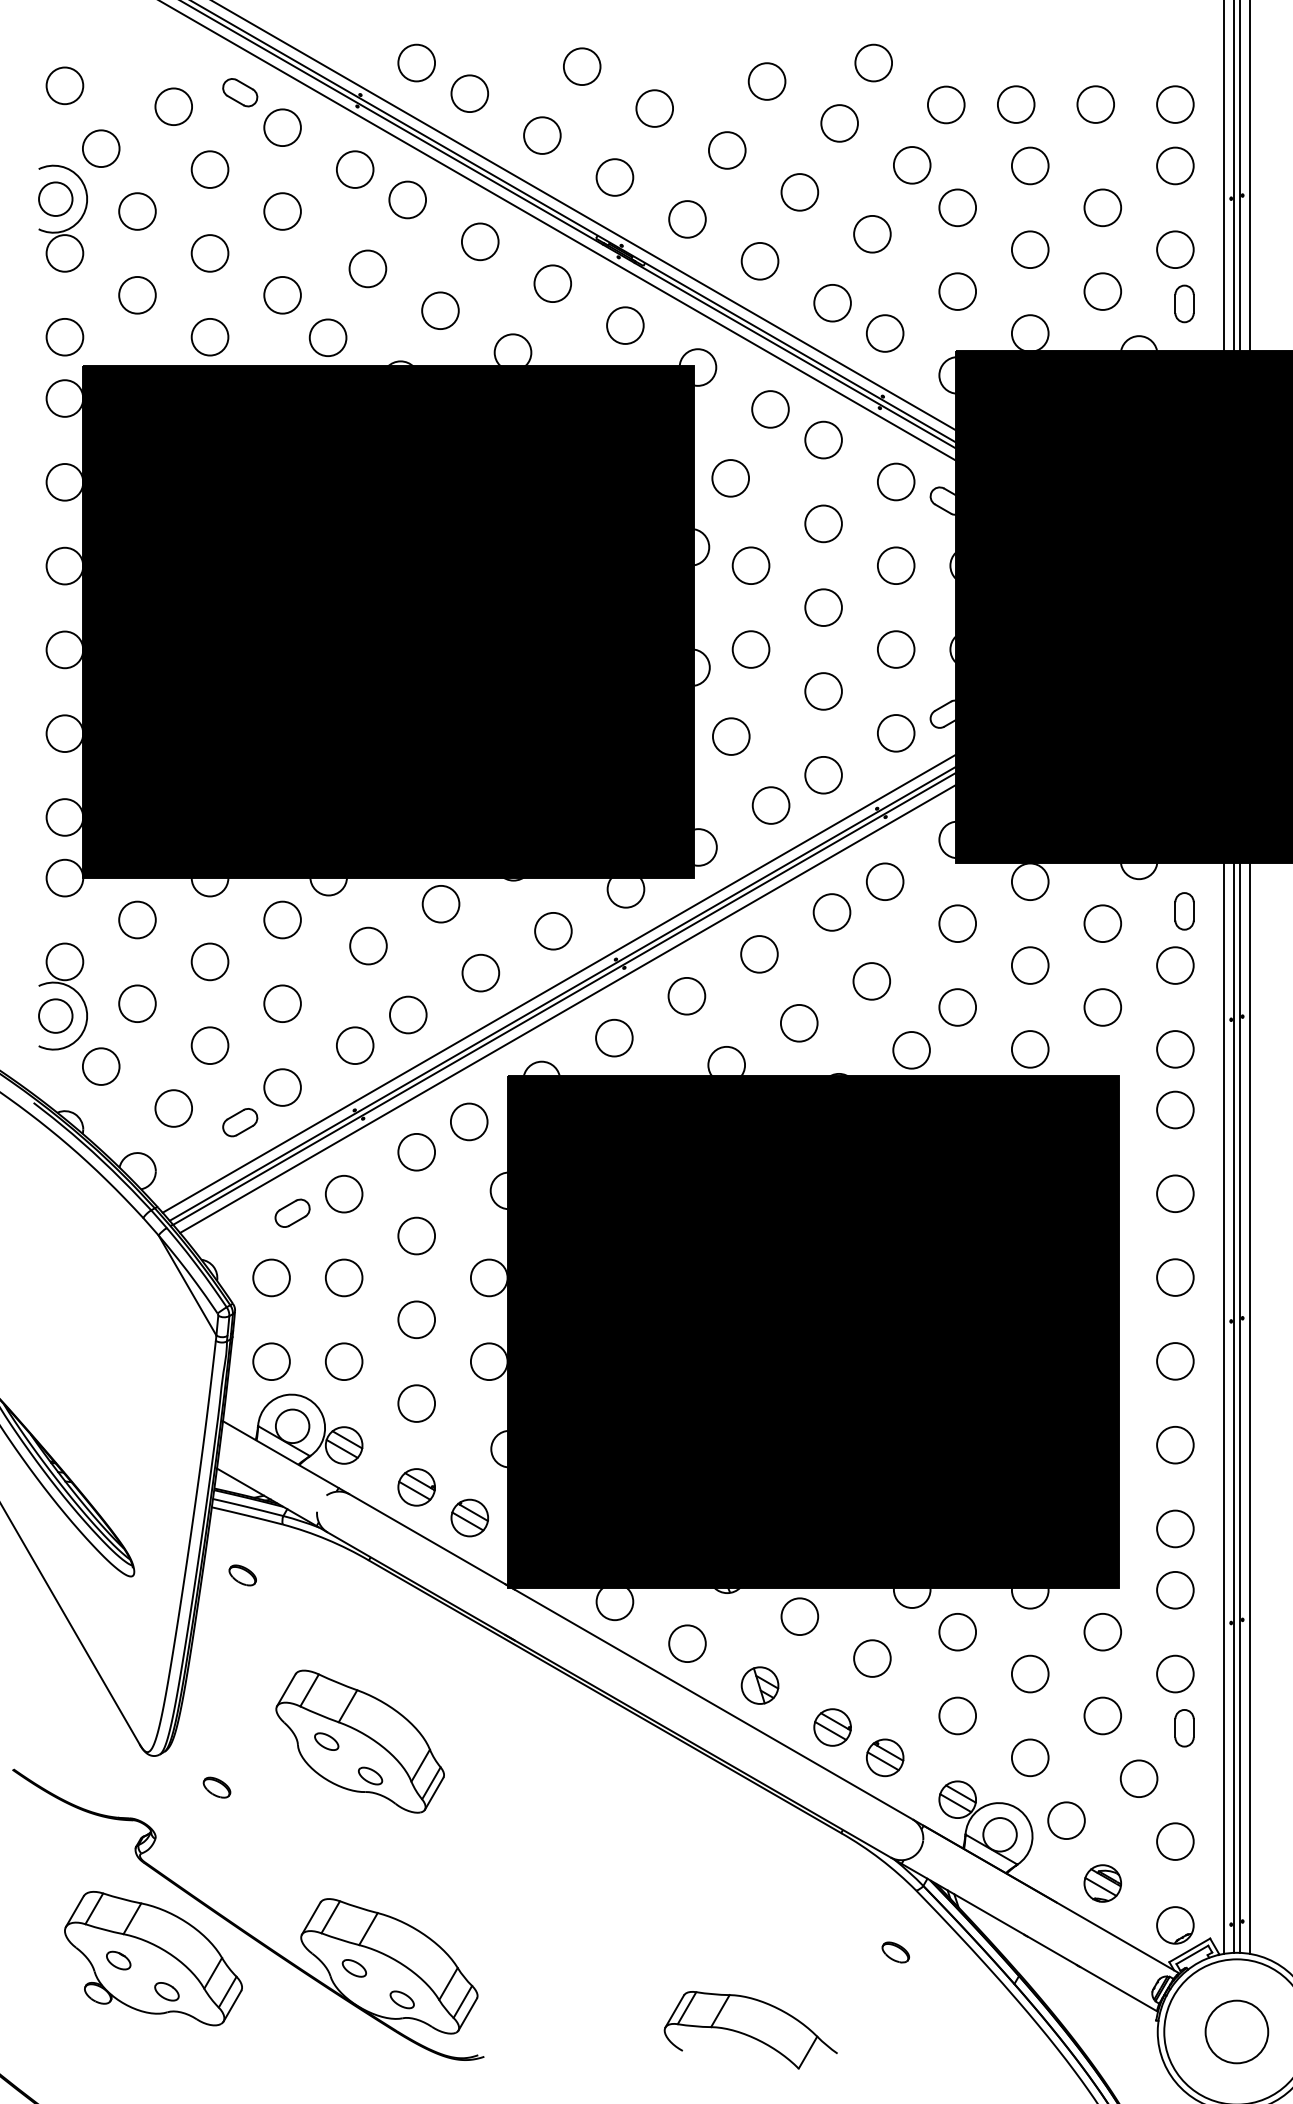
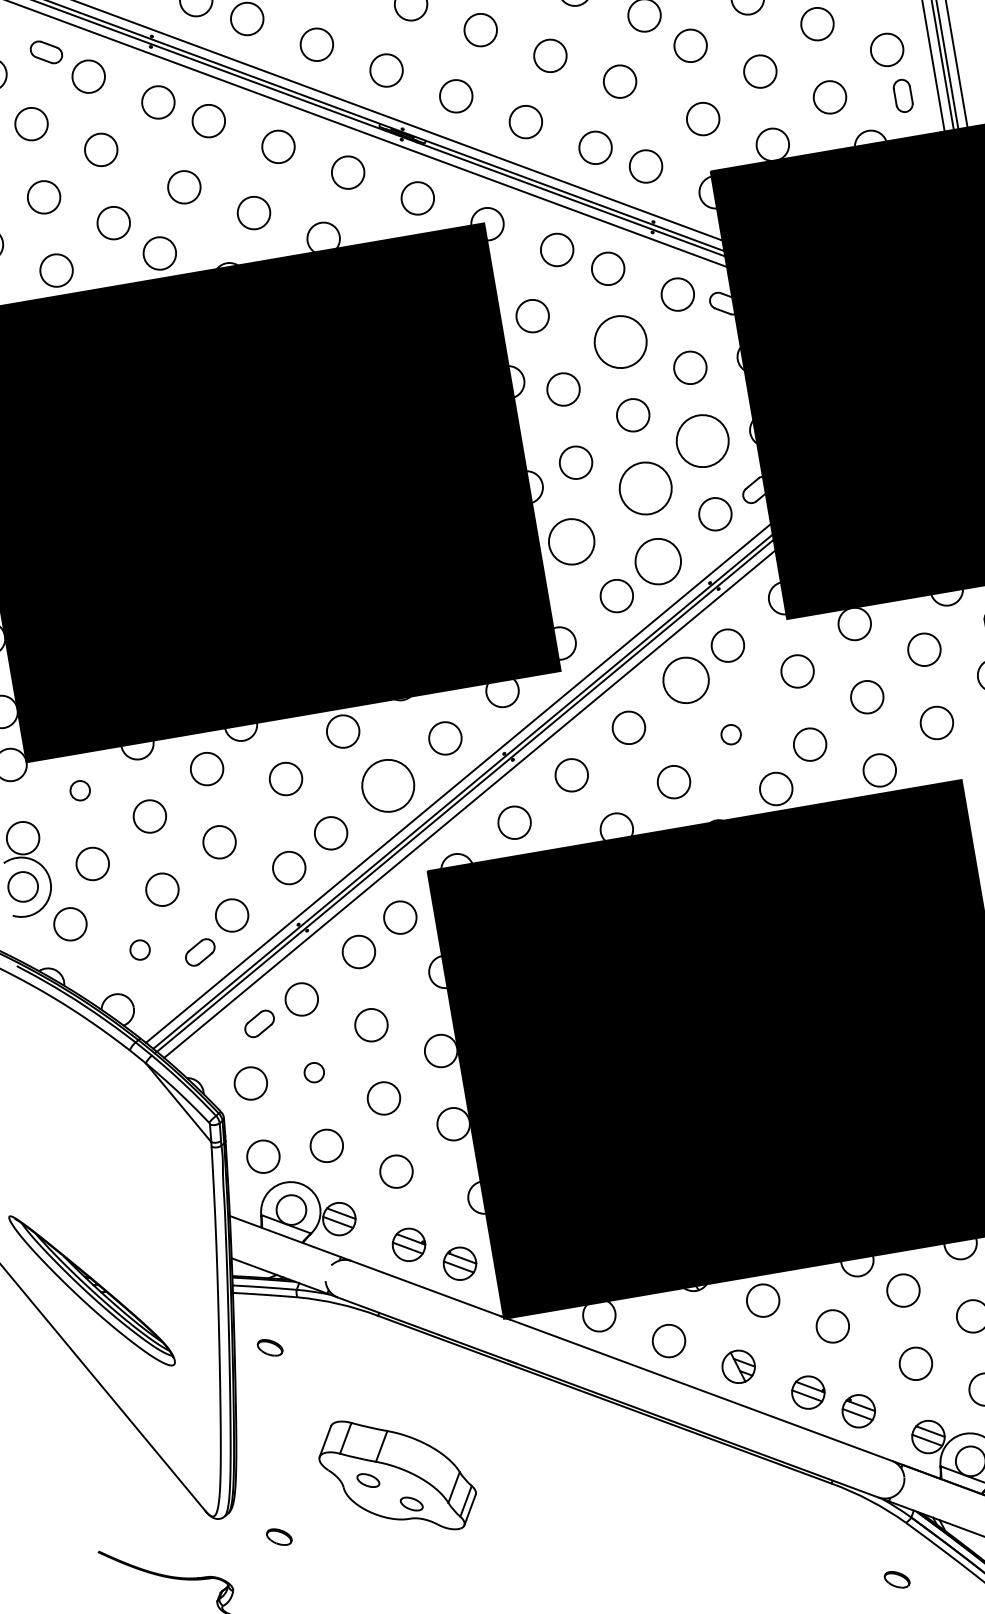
circle: (823, 523) -> (620, 341), size x1.6
circle: (896, 649) -> (703, 440), size x1.6
circle: (823, 691) -> (645, 488), size x1.6
circle: (731, 736) -> (571, 541), size x1.4
circle: (823, 775) -> (658, 561), size x1.4
circle: (831, 912) -> (685, 680), size x1.4
circle: (137, 919) -> (80, 790), size x0.6
circle: (480, 972) -> (387, 785), size x1.6
circle: (871, 981) -> (730, 734), size x0.6
circle: (173, 1108) -> (139, 950), size x0.6
circle: (343, 1277) -> (313, 1072), size x0.6

